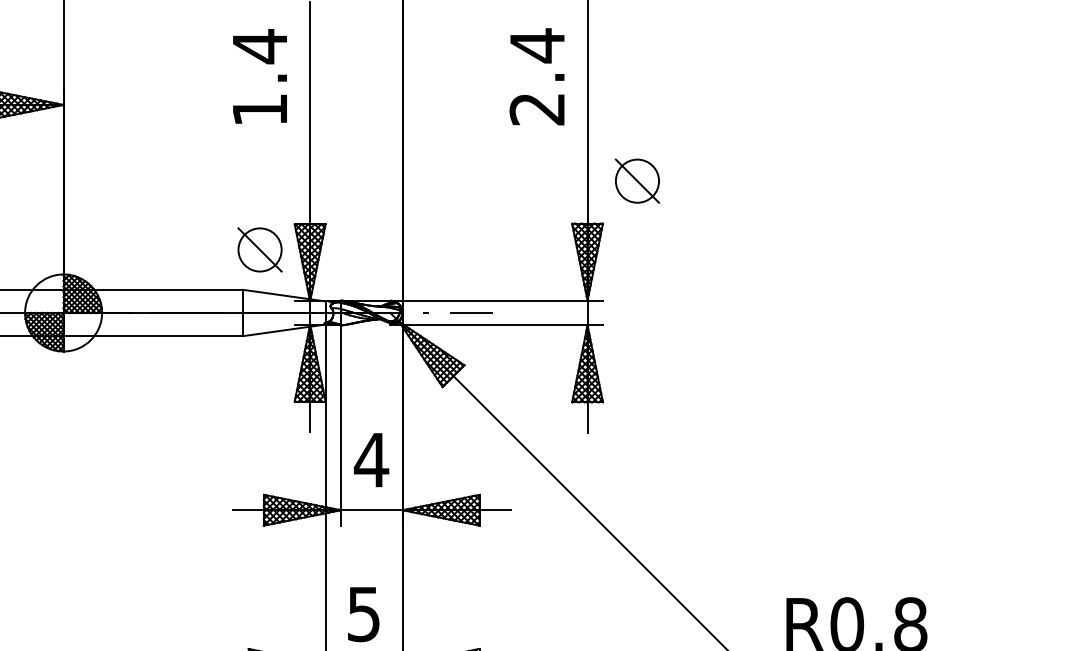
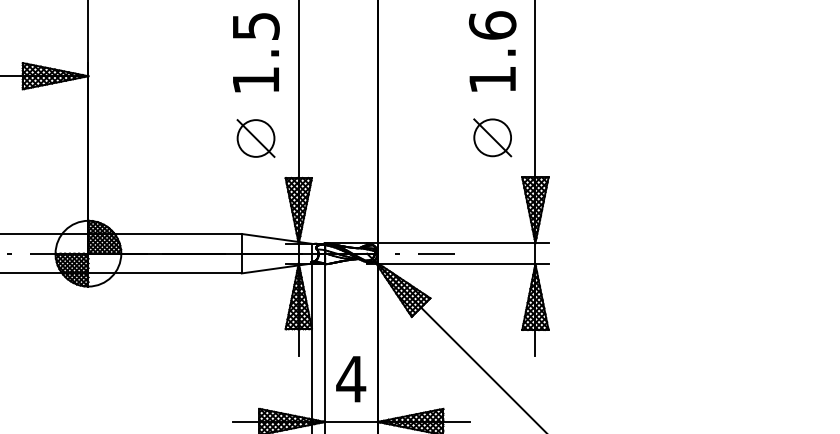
text: (260, 46) -> (256, 26), 1.4 -> 1.5
text: (537, 76) -> (492, 51), 2.4 -> 1.6
part: (637, 180) -> (492, 137), moved
part: (259, 249) -> (255, 138), moved

